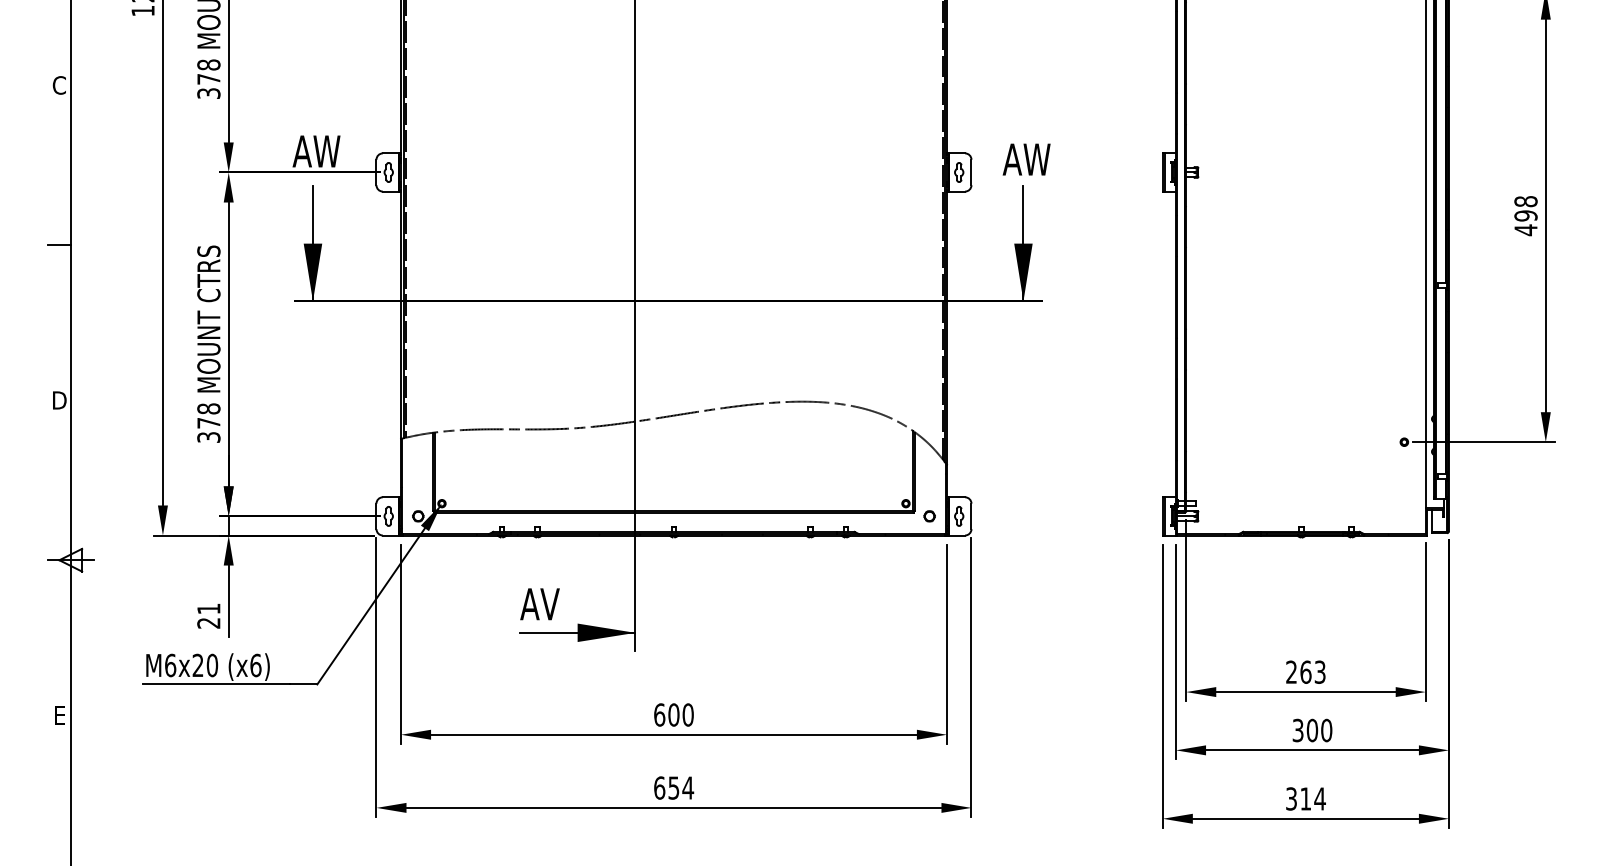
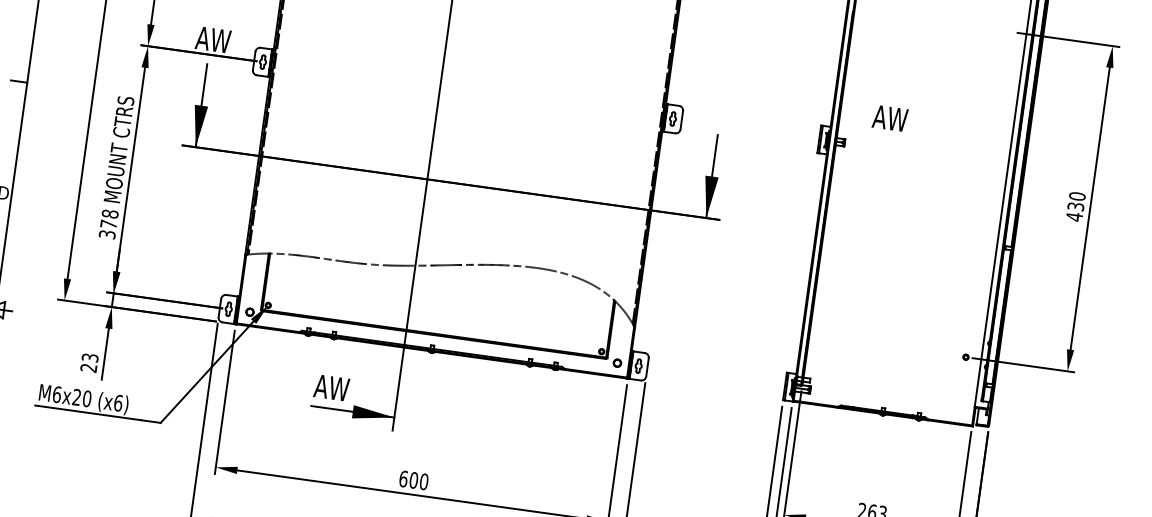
text: (1026, 159) -> (890, 118), moved
text: (1525, 208) -> (1076, 201), 498 -> 430
text: (554, 604) -> (339, 389), AV -> AW
text: (208, 608) -> (90, 357), 21 -> 23

